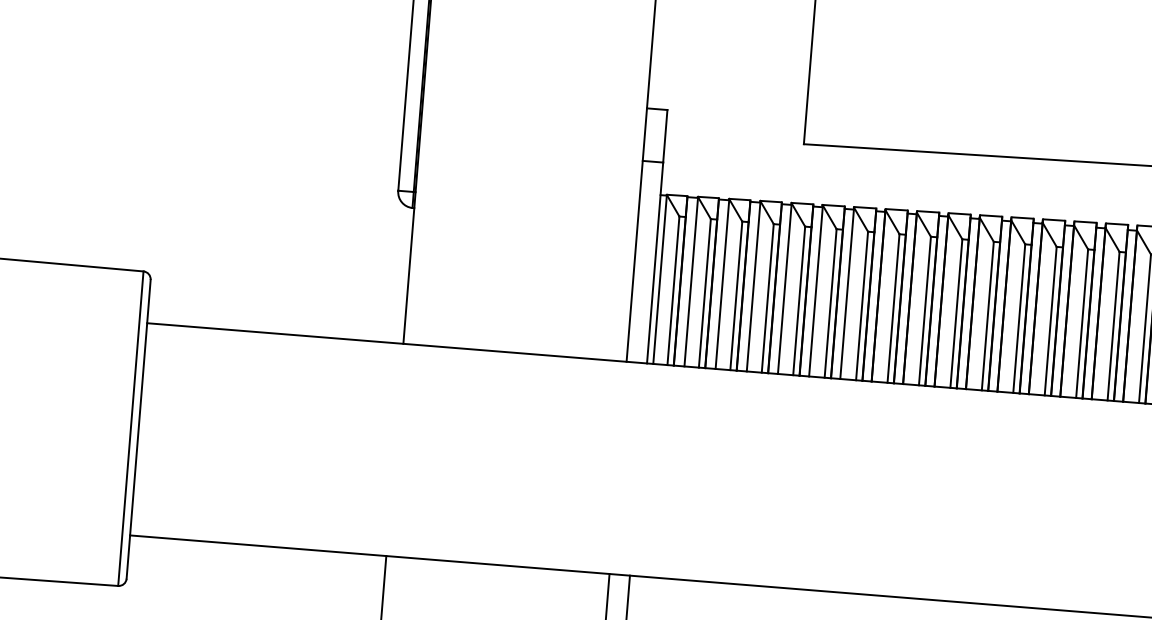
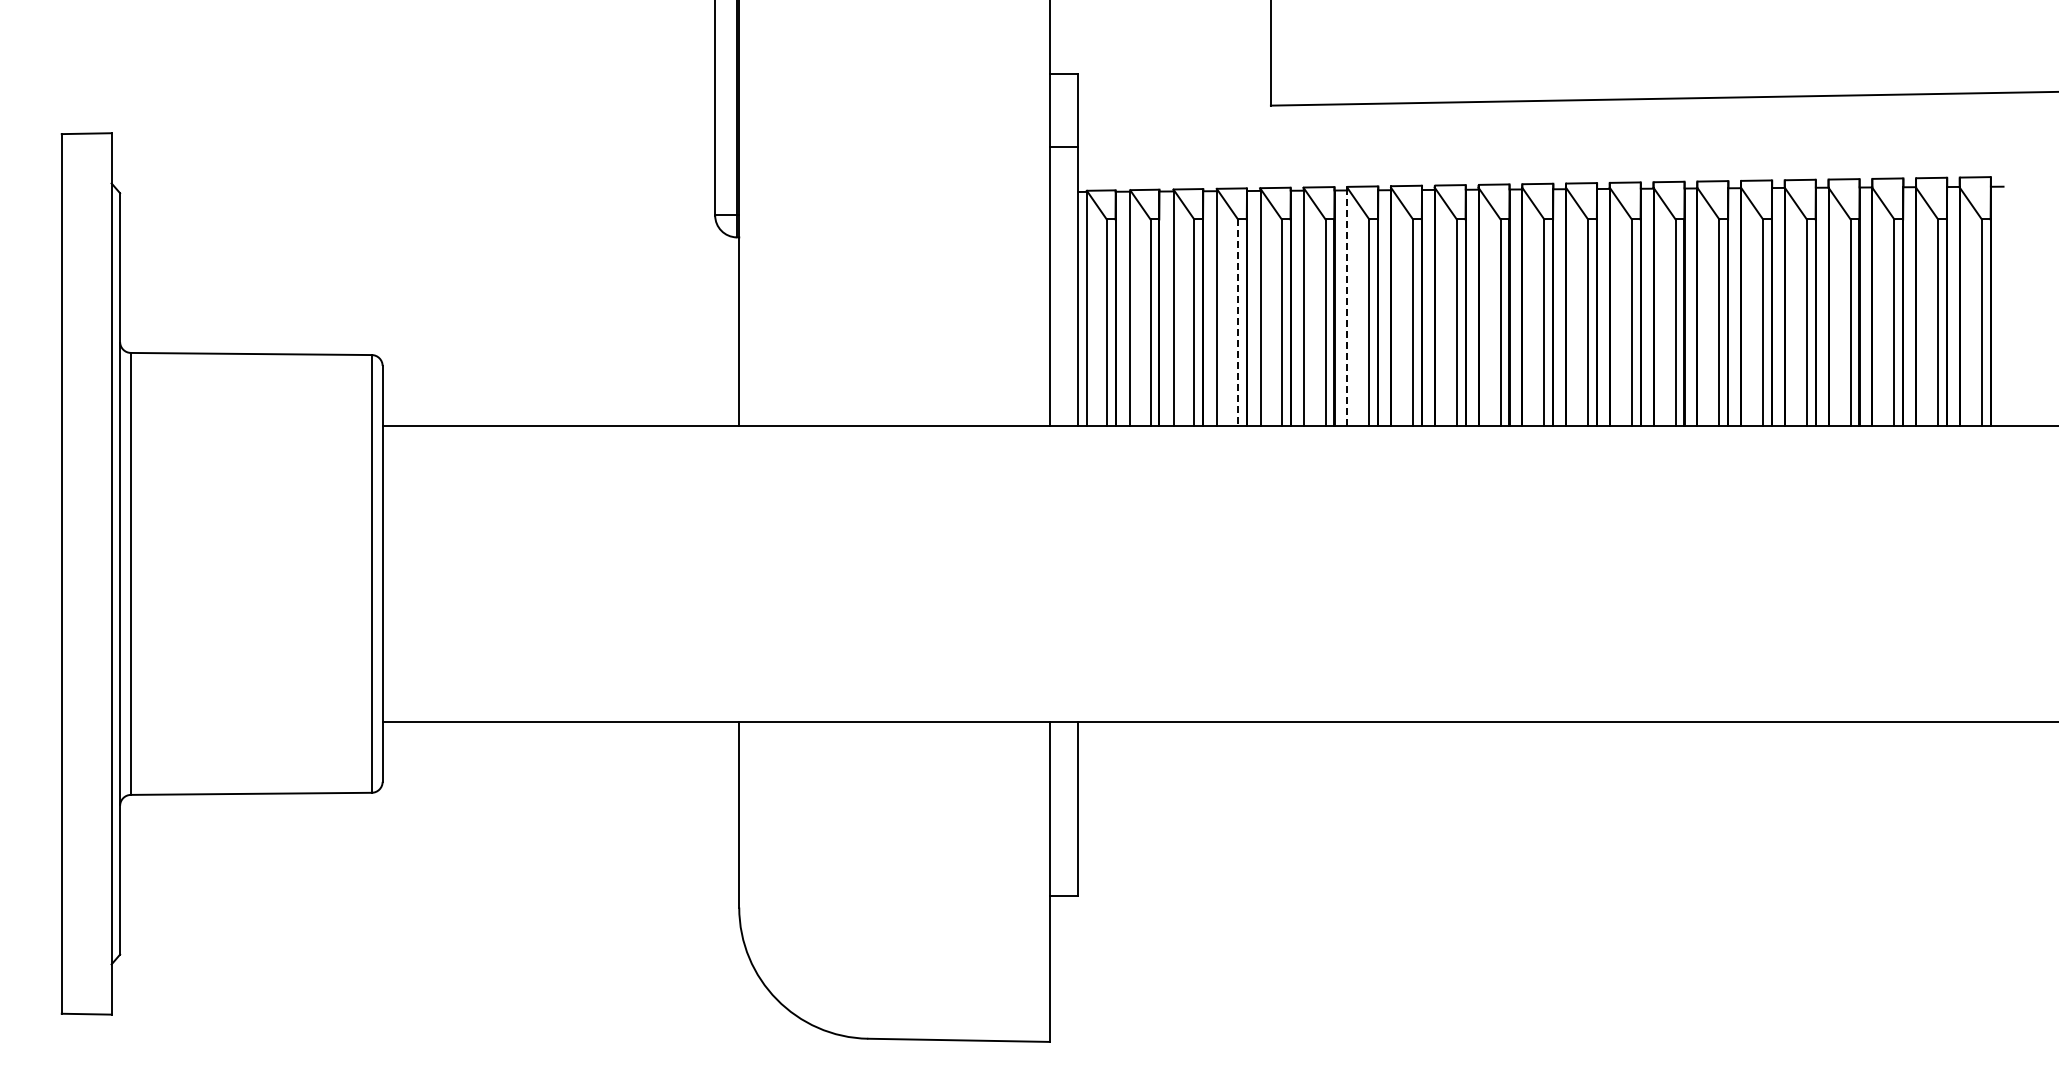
line: (847, 294) -> (1347, 308), solid -> dashed
line: (768, 298) -> (1238, 323), solid -> dashed

